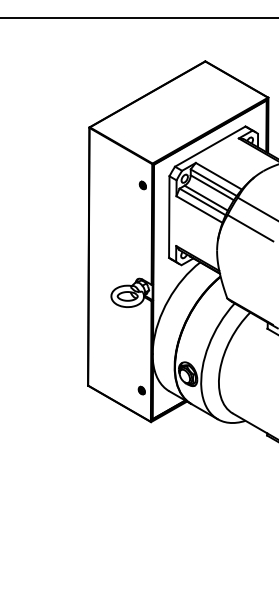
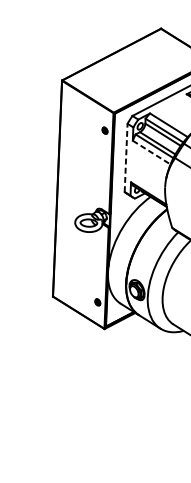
line: (199, 209) -> (151, 152), solid -> dashed
line: (169, 217) -> (126, 158), solid -> dashed

